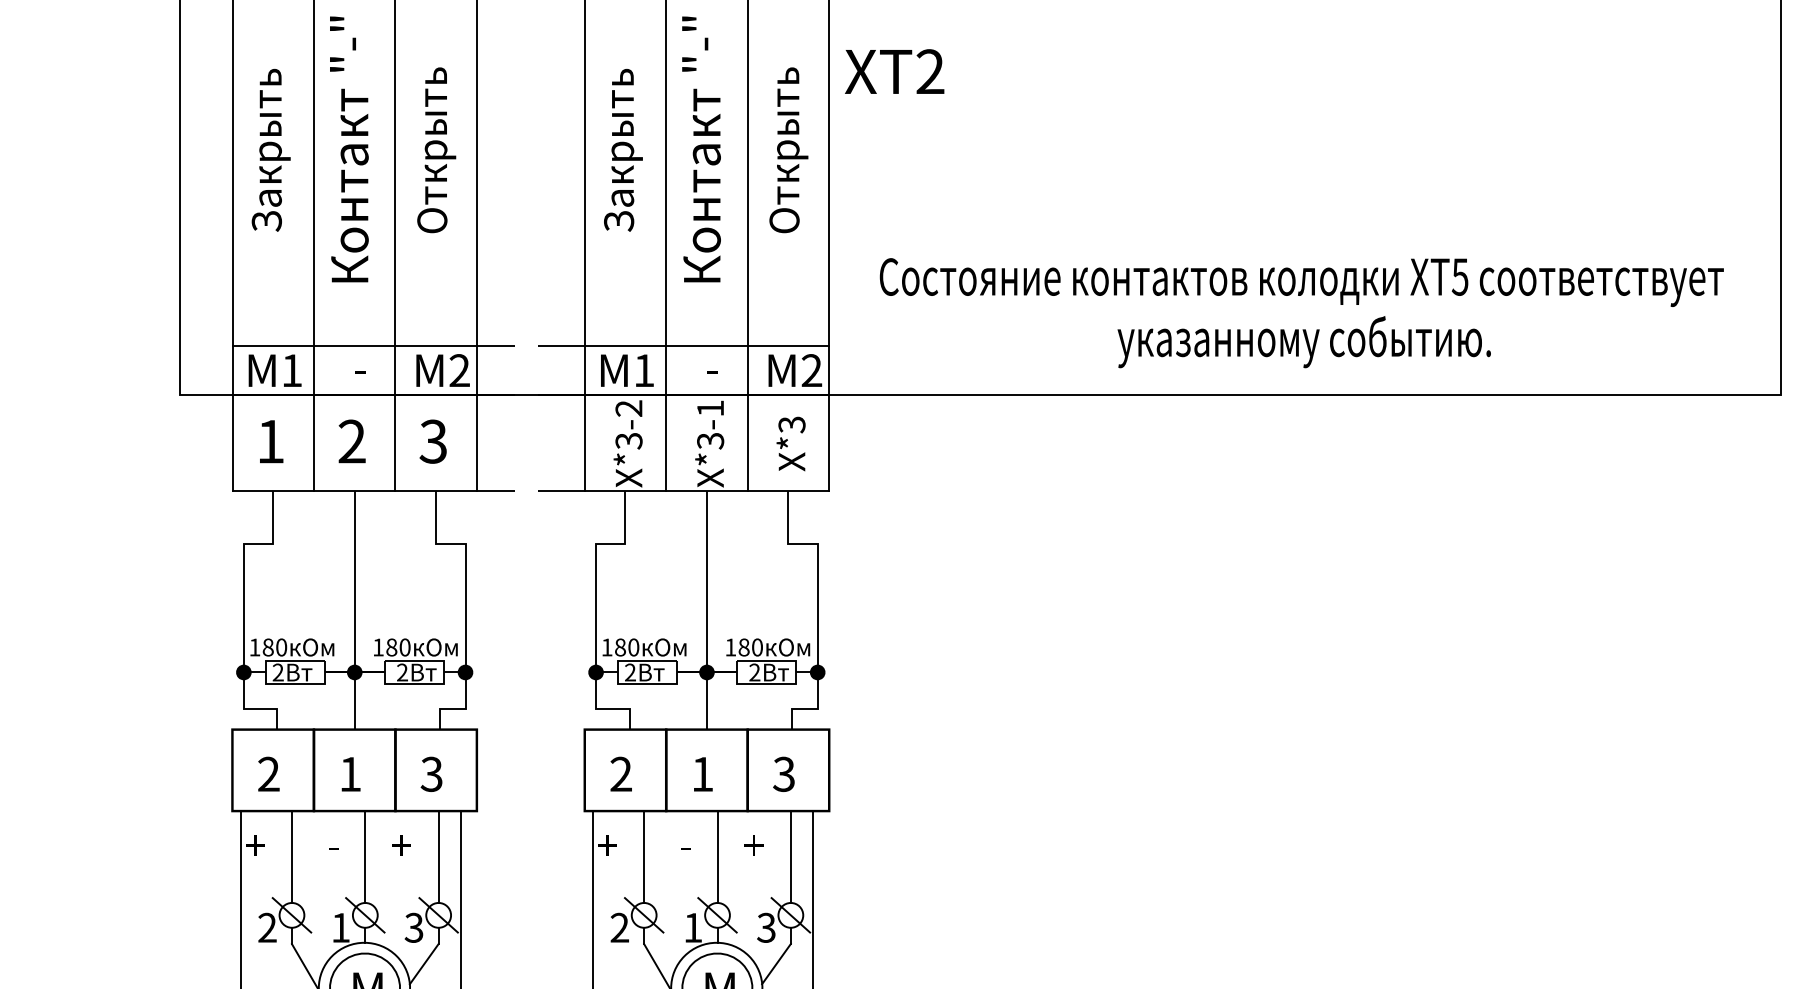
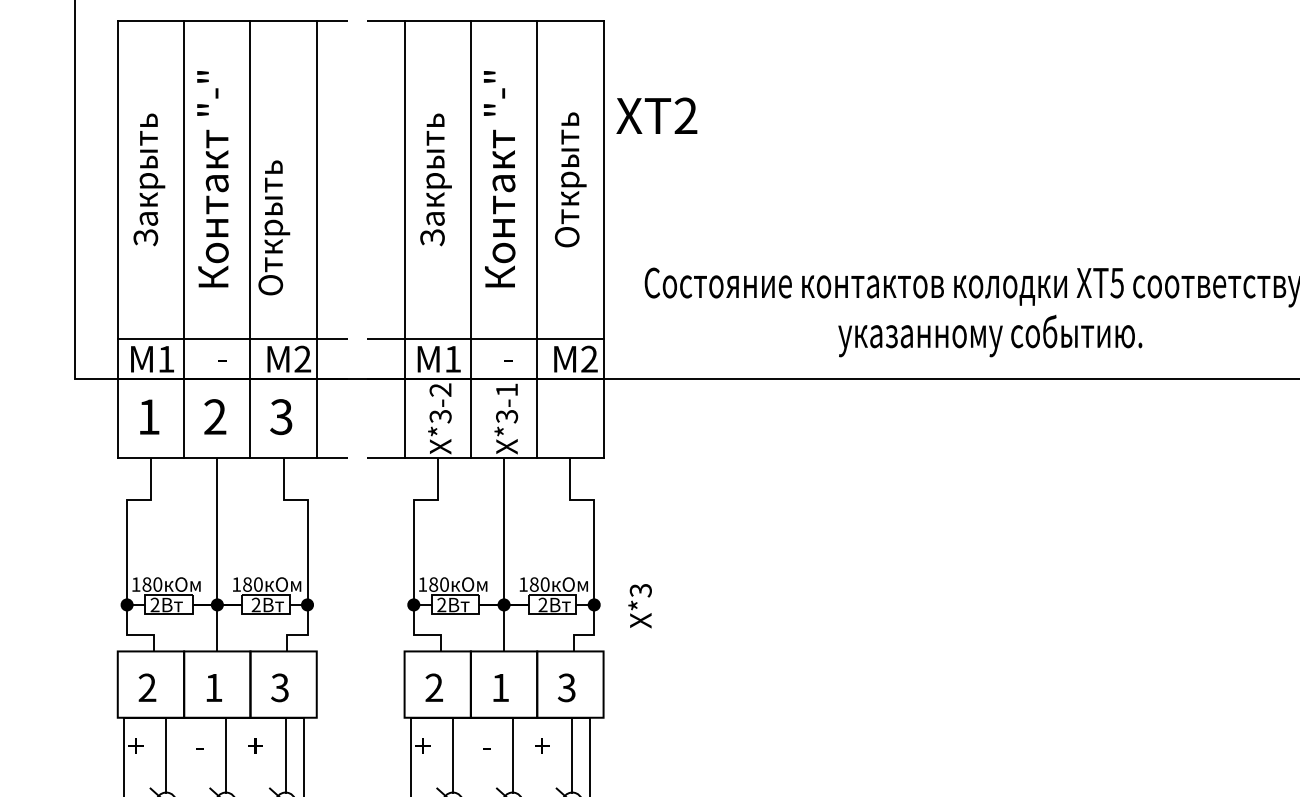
text: (436, 150) -> (274, 228), moved
text: (790, 443) -> (639, 605), moved

